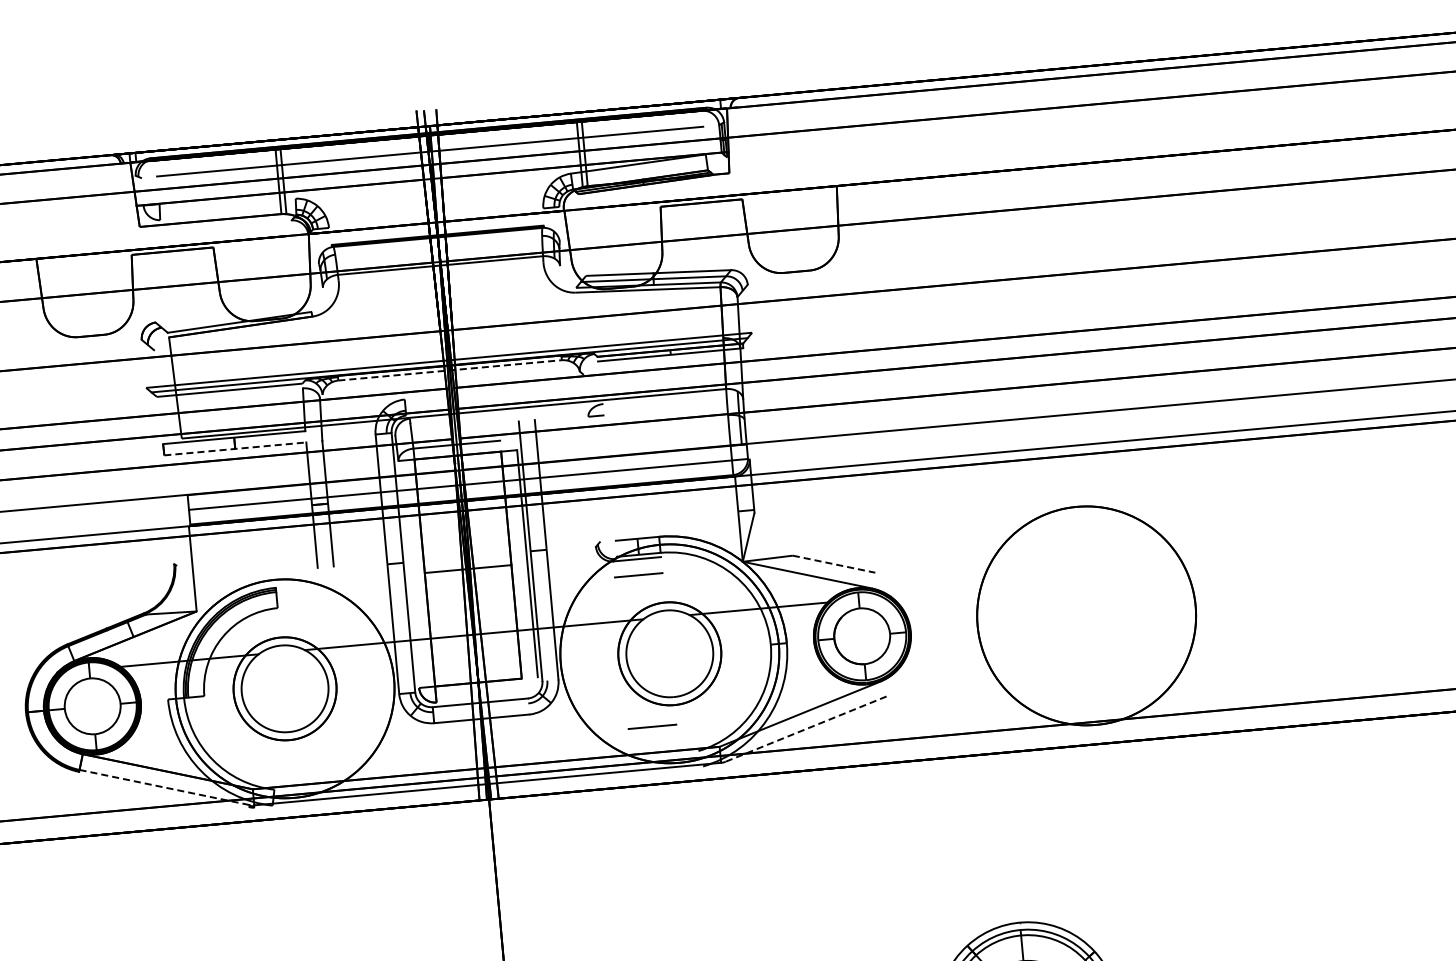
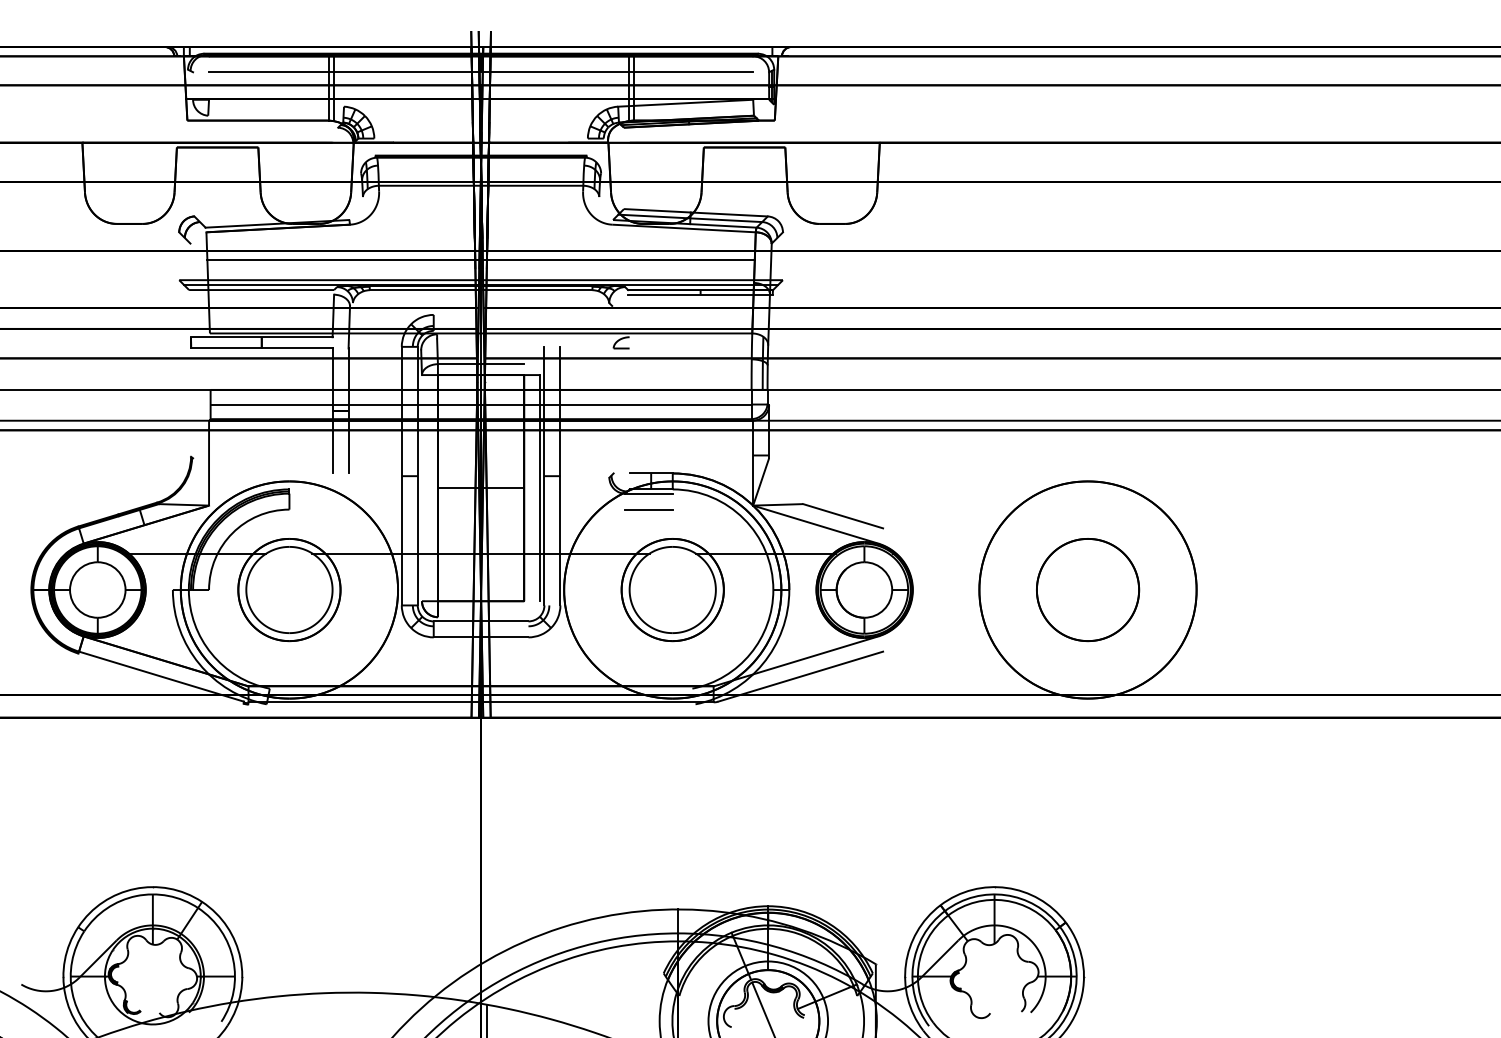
line: (446, 339) -> (480, 259), added
line: (450, 370) -> (481, 290), dashed -> solid
line: (234, 448) -> (261, 348), dashed -> solid
line: (834, 564) -> (843, 516), dashed -> solid
part: (1087, 616) -> (1088, 590), added
line: (651, 726) -> (648, 660), removed
line: (805, 728) -> (800, 676), dashed -> solid
line: (165, 787) -> (162, 676), dashed -> solid

